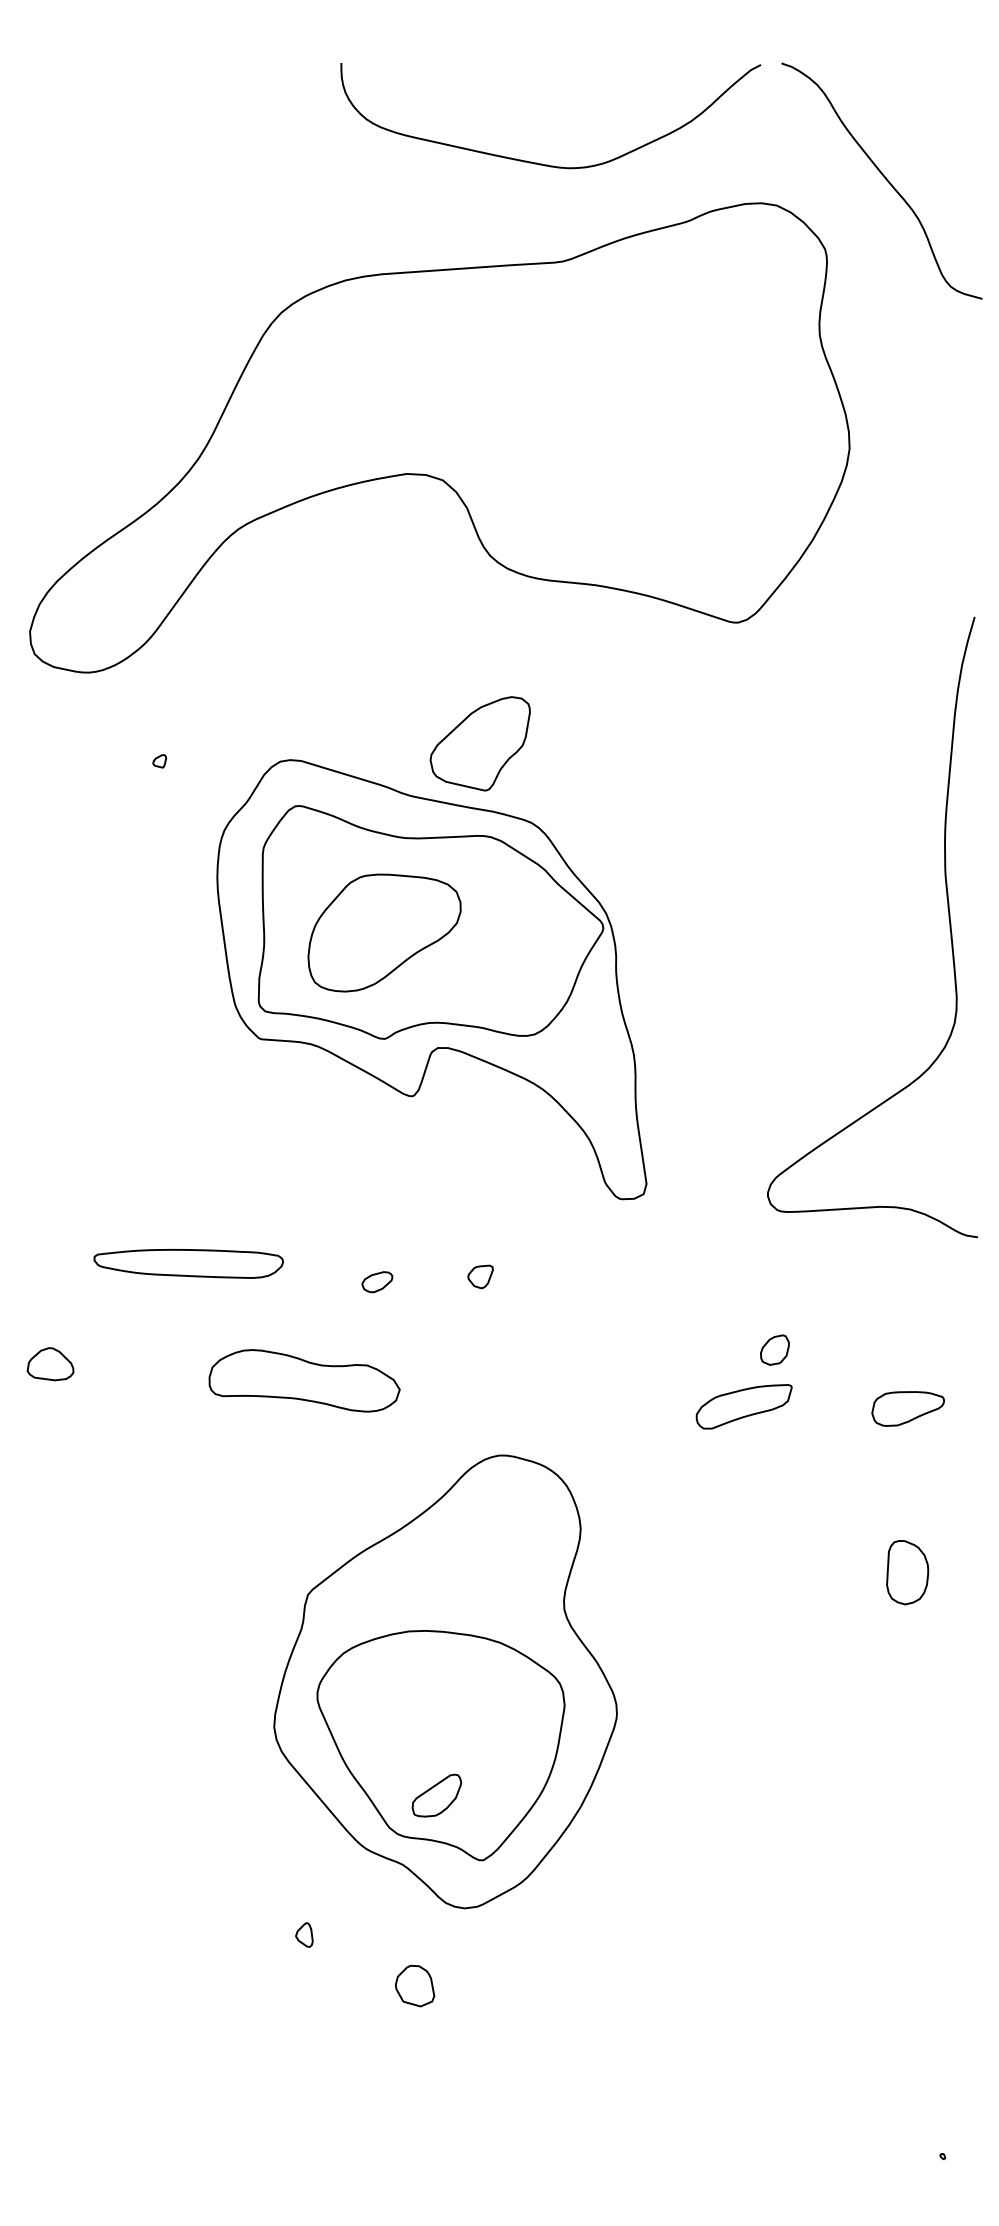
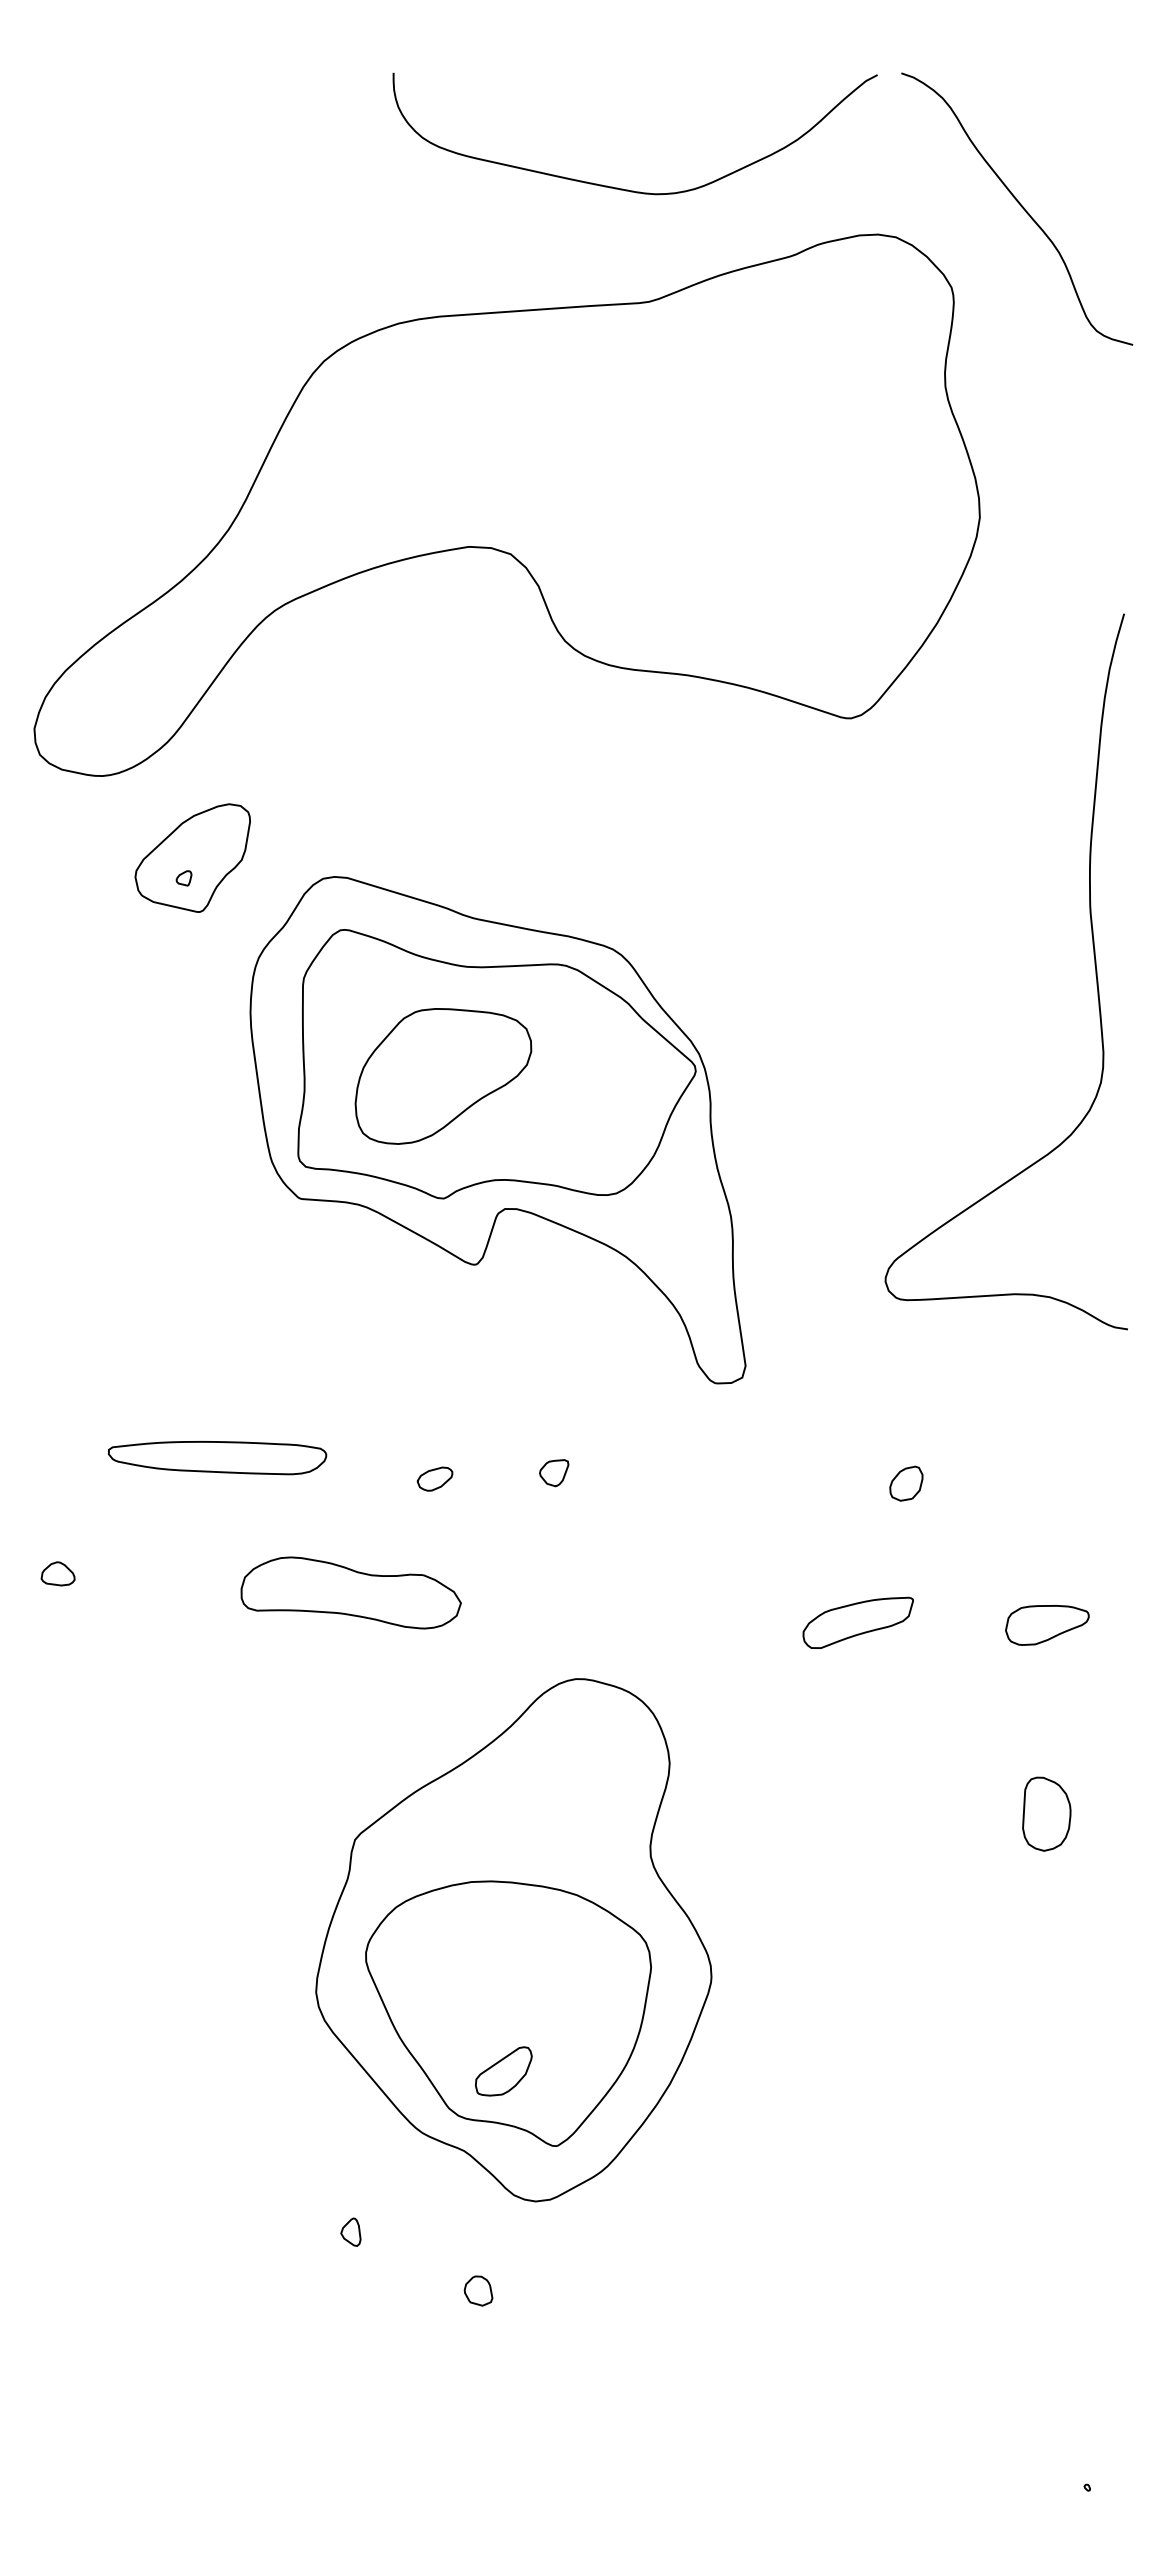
part: (479, 743) -> (191, 857), moved
curve: (948, 918) -> (1093, 961), moved
part: (774, 1349) -> (905, 1482), moved
part: (50, 1364) -> (58, 1574), size x0.62
part: (414, 1985) -> (477, 2290), size x0.62

